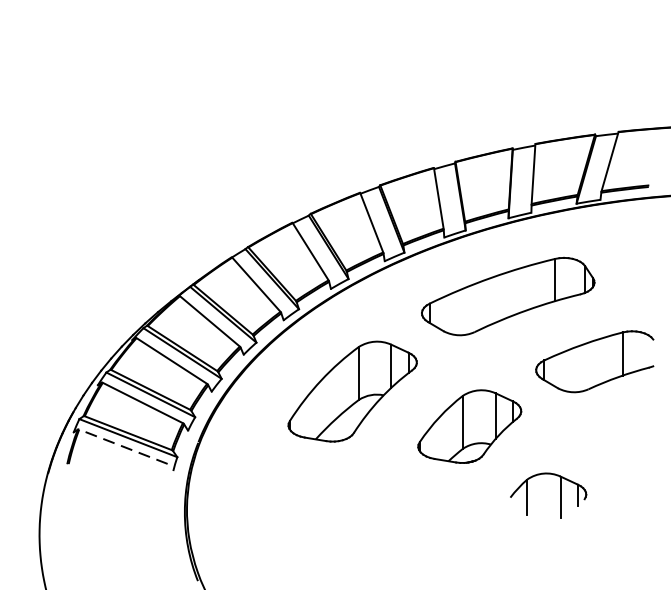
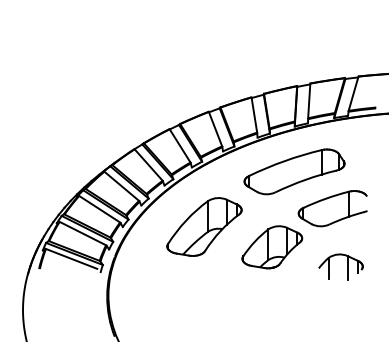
part: (594, 361) -> (332, 208), moved
line: (123, 446) -> (71, 258), dashed -> solid
part: (559, 494) -> (347, 266), moved

